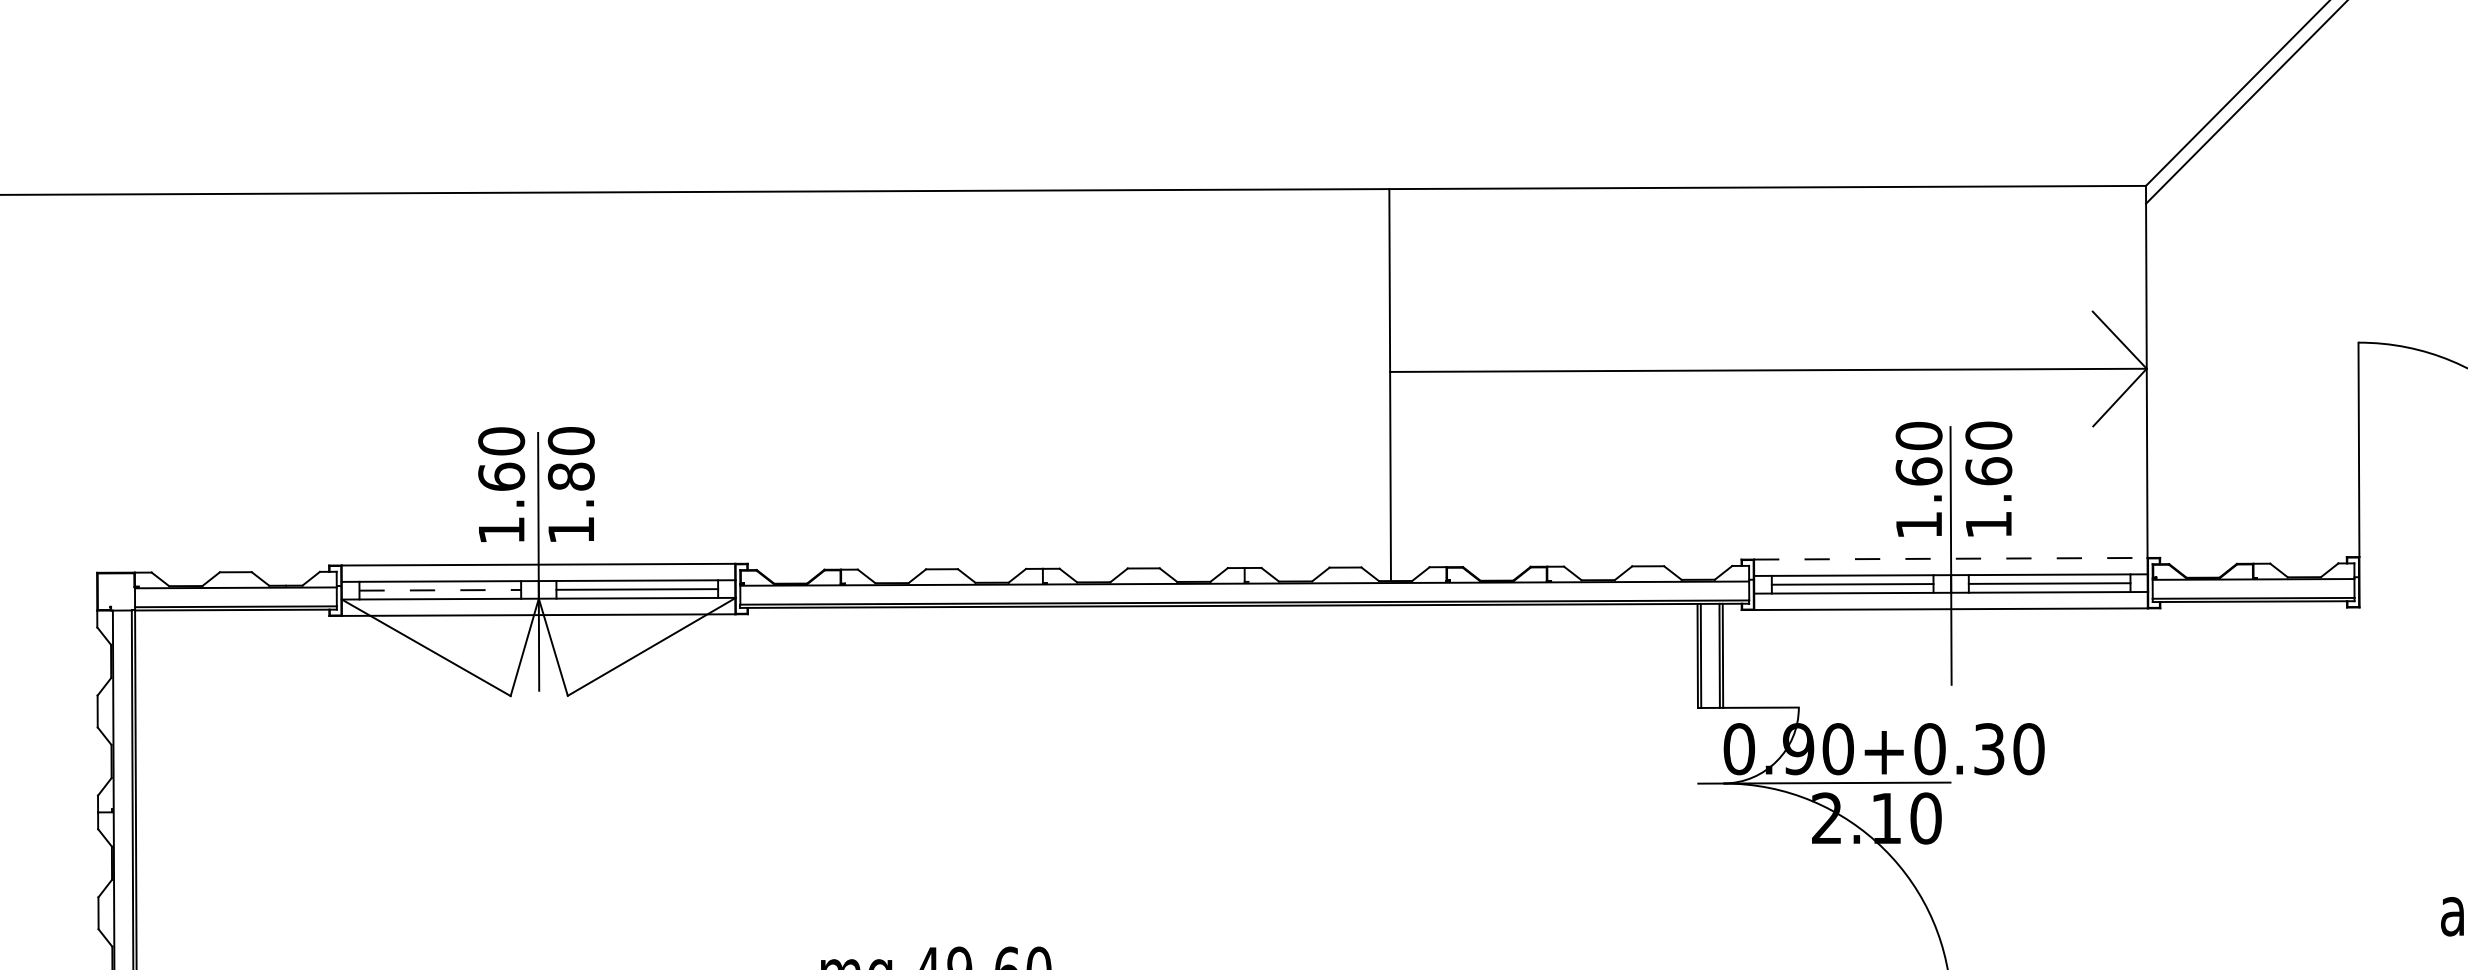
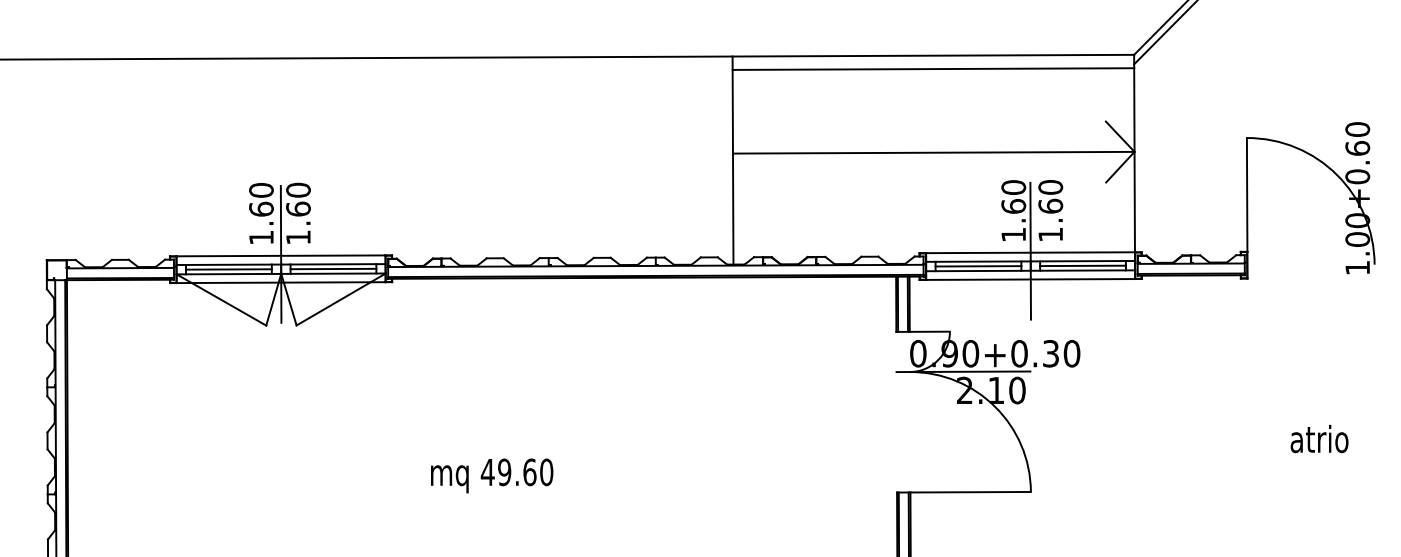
line: (1767, 211) -> (933, 68), added
text: (571, 475) -> (298, 208), 1.80 -> 1.60
line: (1950, 558) -> (1030, 252), dashed -> solid
line: (439, 590) -> (228, 269), dashed -> solid

